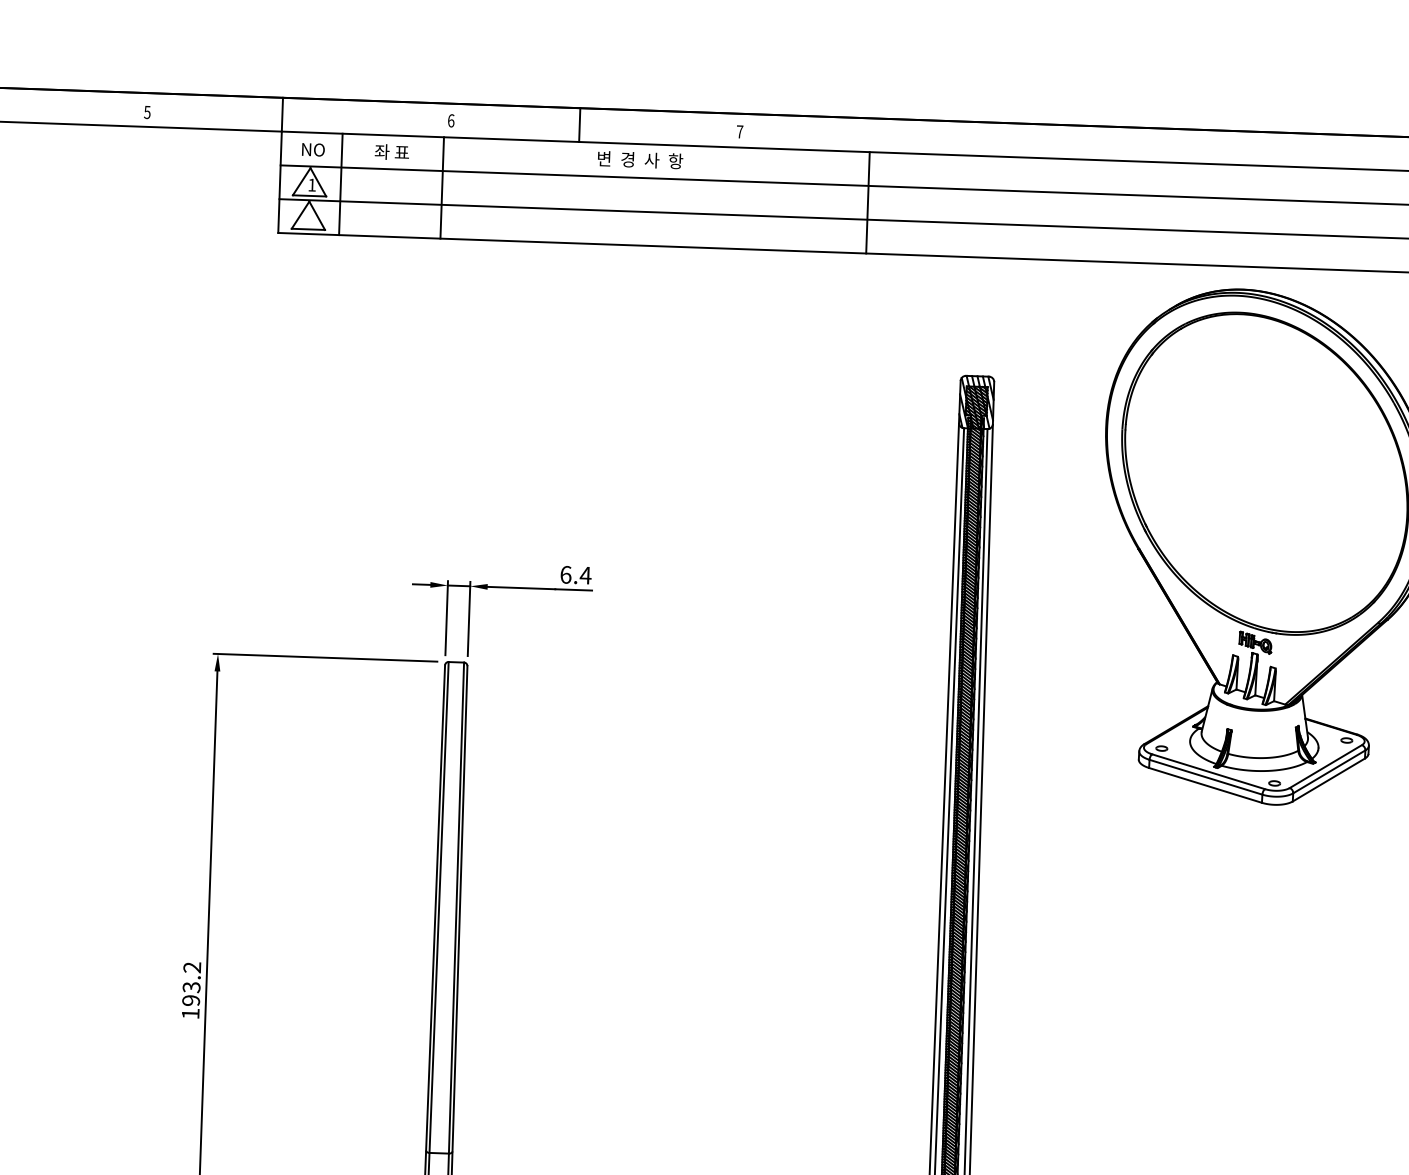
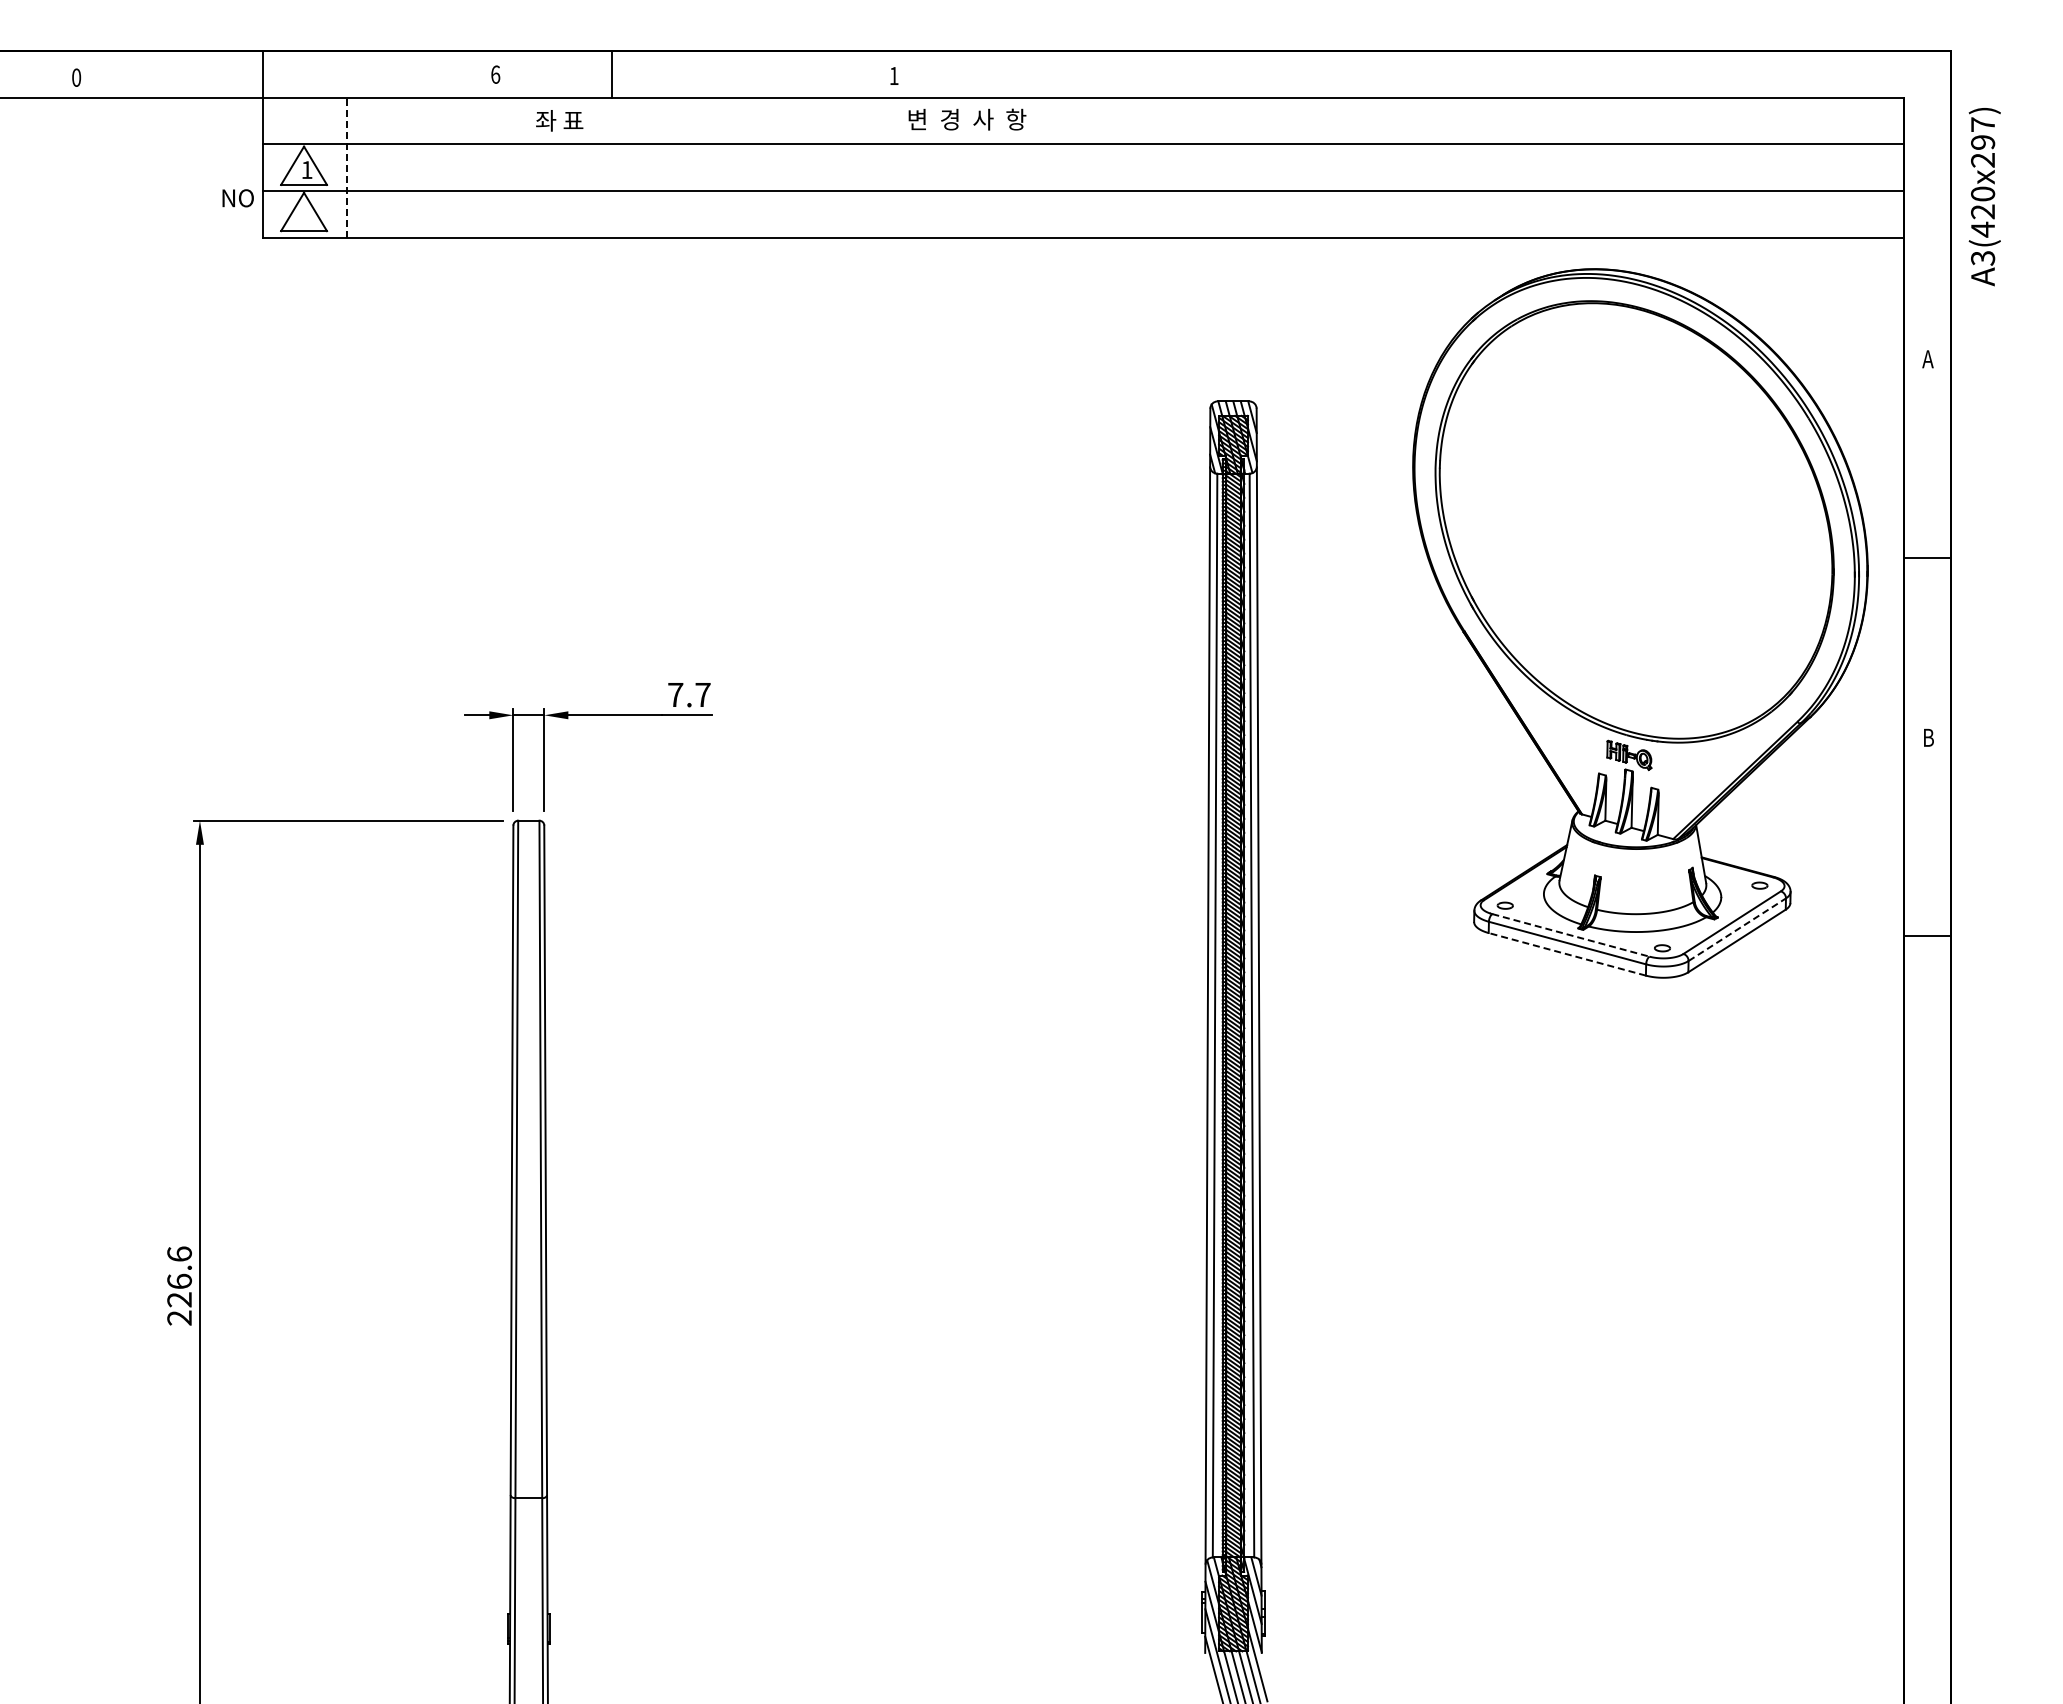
text: (147, 112) -> (76, 77), 5 -> 0
line: (580, 125) -> (612, 74), moved
text: (739, 131) -> (893, 75), 7 -> 1
text: (312, 149) -> (237, 198), moved
text: (391, 152) -> (559, 120), moved
text: (640, 159) -> (967, 119), moved
line: (340, 184) -> (346, 167), solid -> dashed
line: (442, 187) -> (486, 167), removed
line: (868, 202) -> (1074, 167), removed
text: (575, 574) -> (689, 694), 6.4 -> 7.7
line: (1209, 771) -> (1571, 935), solid -> dashed
line: (1329, 771) -> (1737, 929), solid -> dashed
line: (1204, 785) -> (1566, 954), solid -> dashed
text: (191, 990) -> (179, 1285), 193.2 -> 226.6

